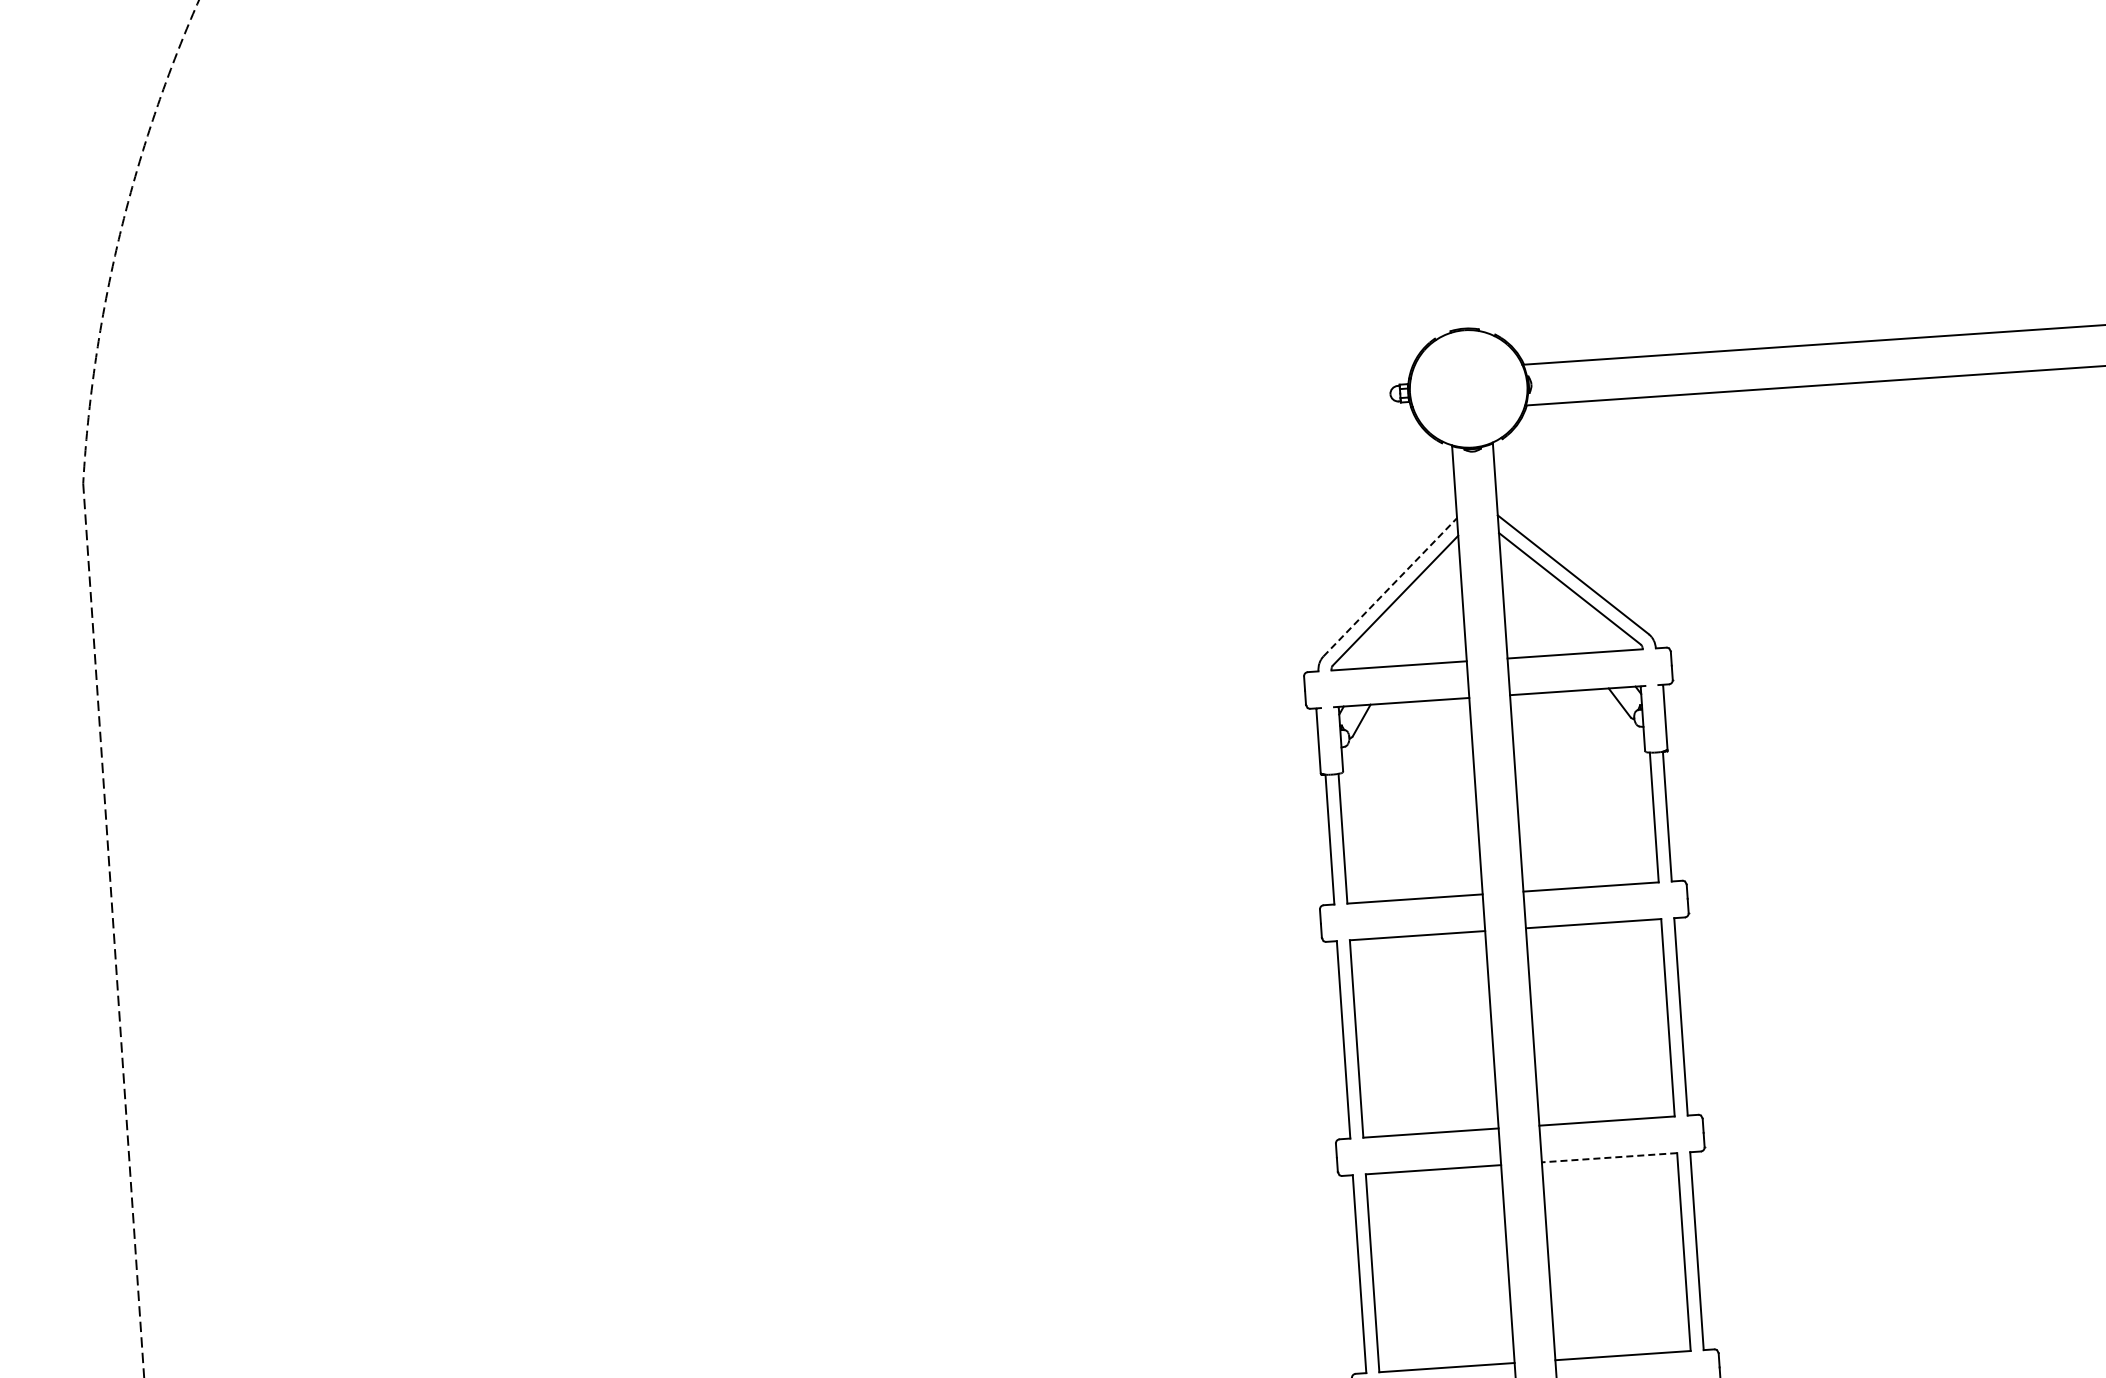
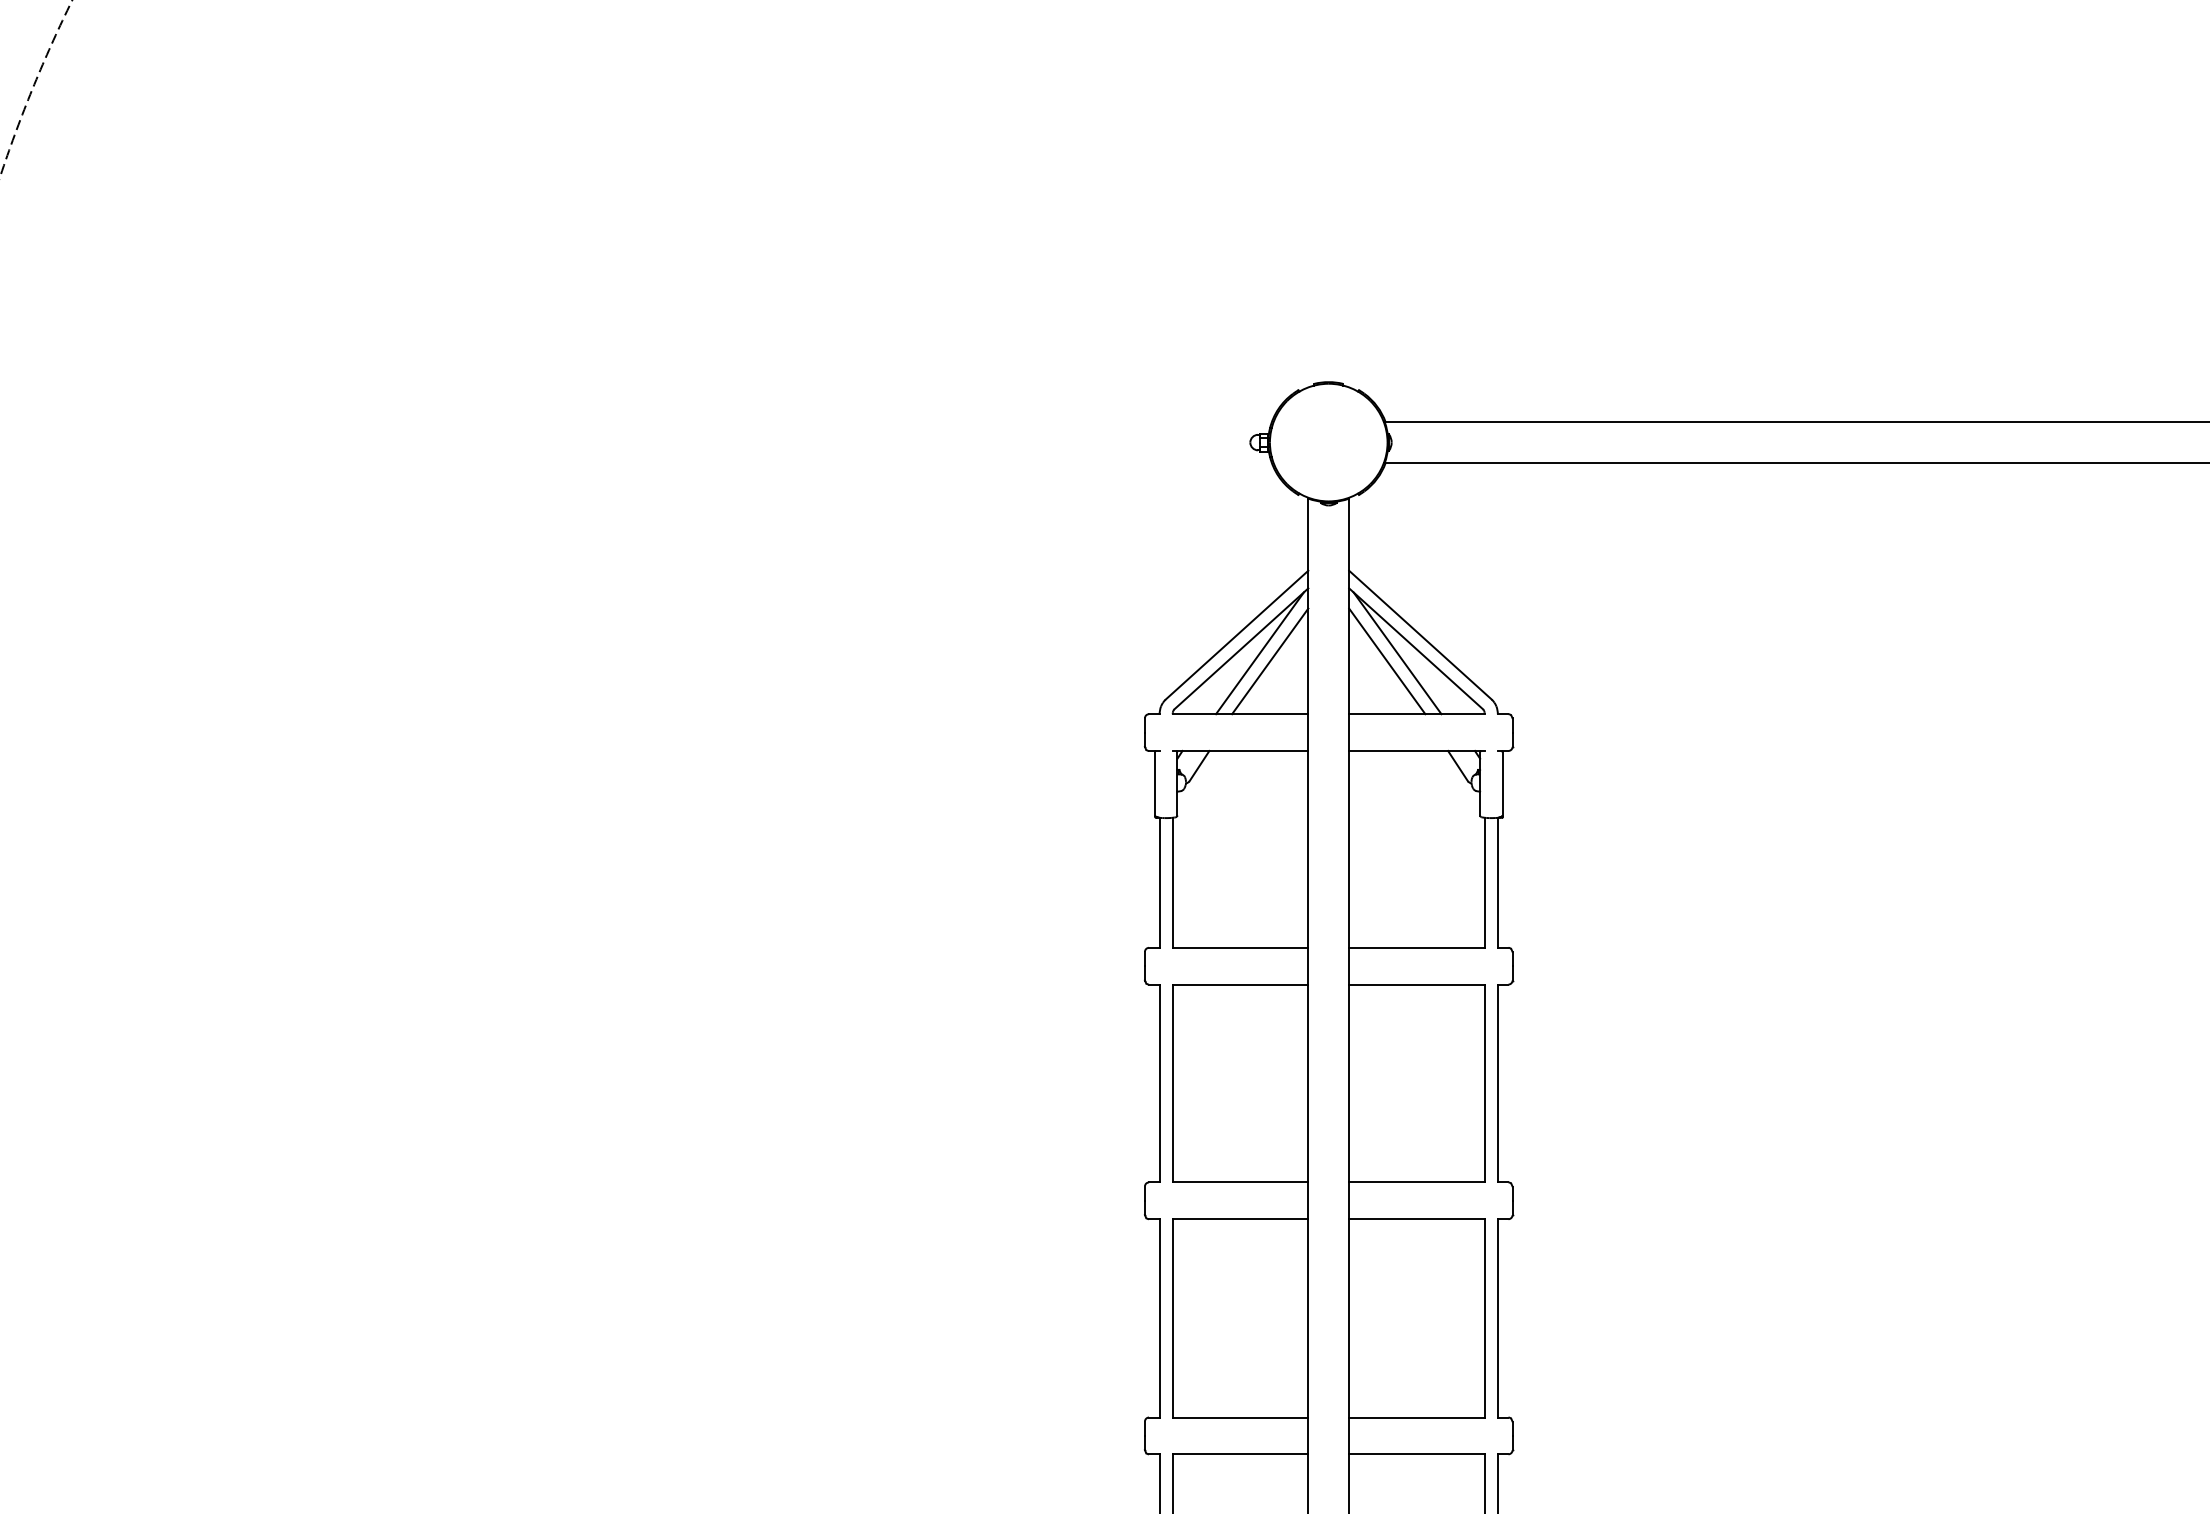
line: (1390, 586) -> (1237, 634), dashed -> solid
line: (1551, 594) -> (1397, 653), added
line: (1542, 603) -> (1387, 661), added
line: (1413, 604) -> (1259, 653), added
line: (1425, 611) -> (1270, 661), added
line: (1609, 1158) -> (1416, 1219), dashed -> solid

